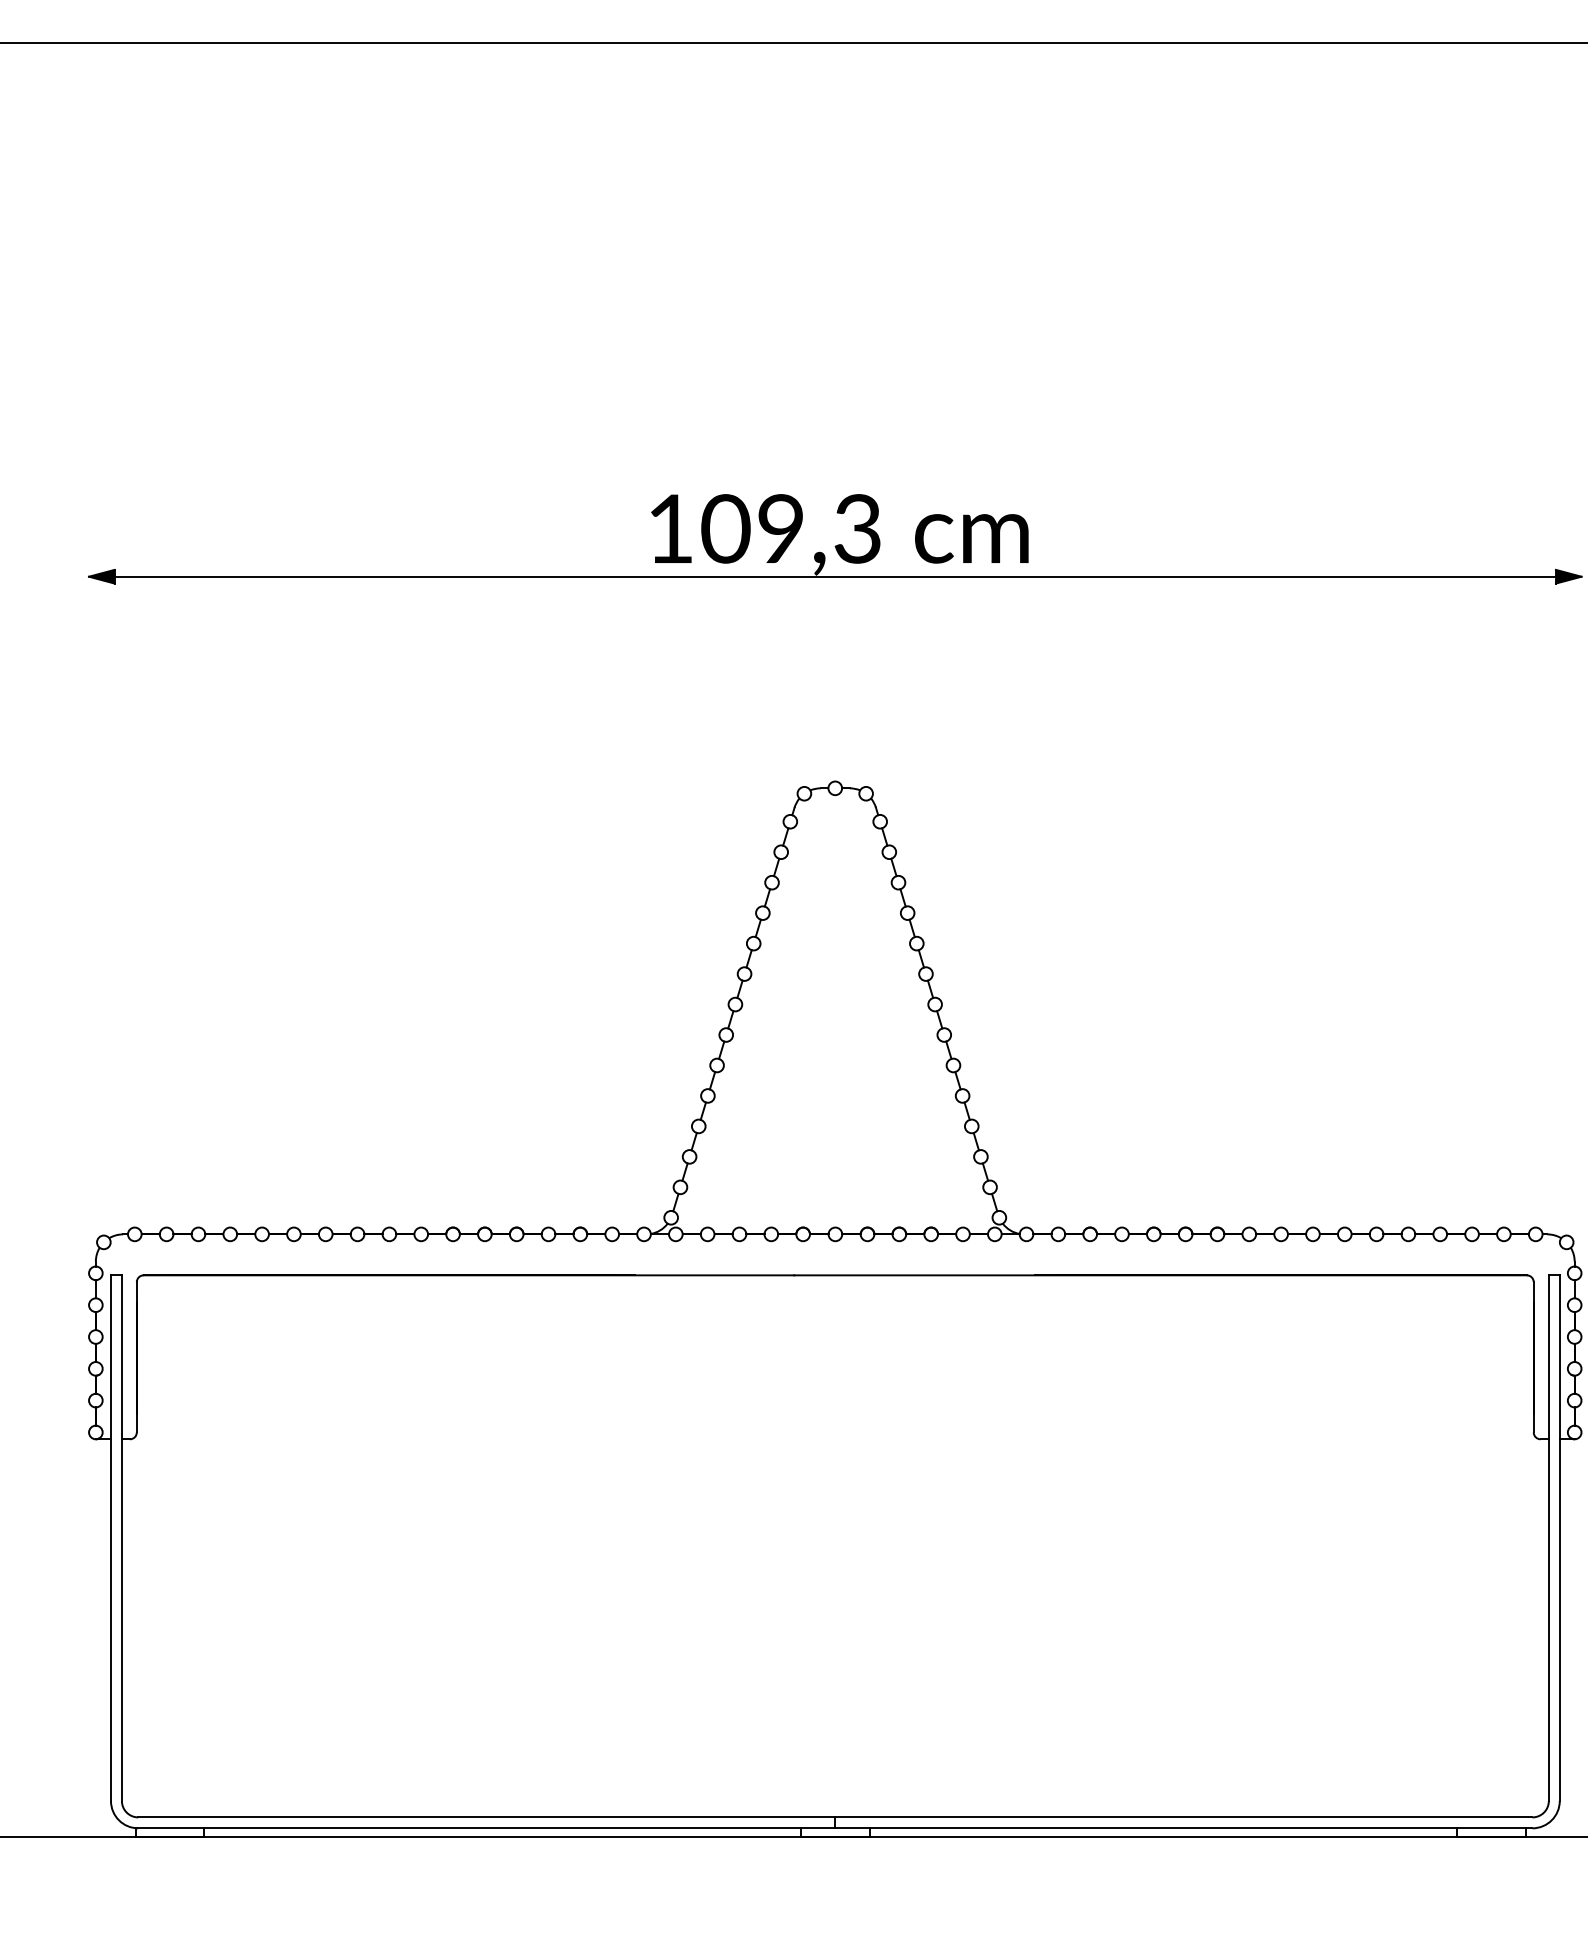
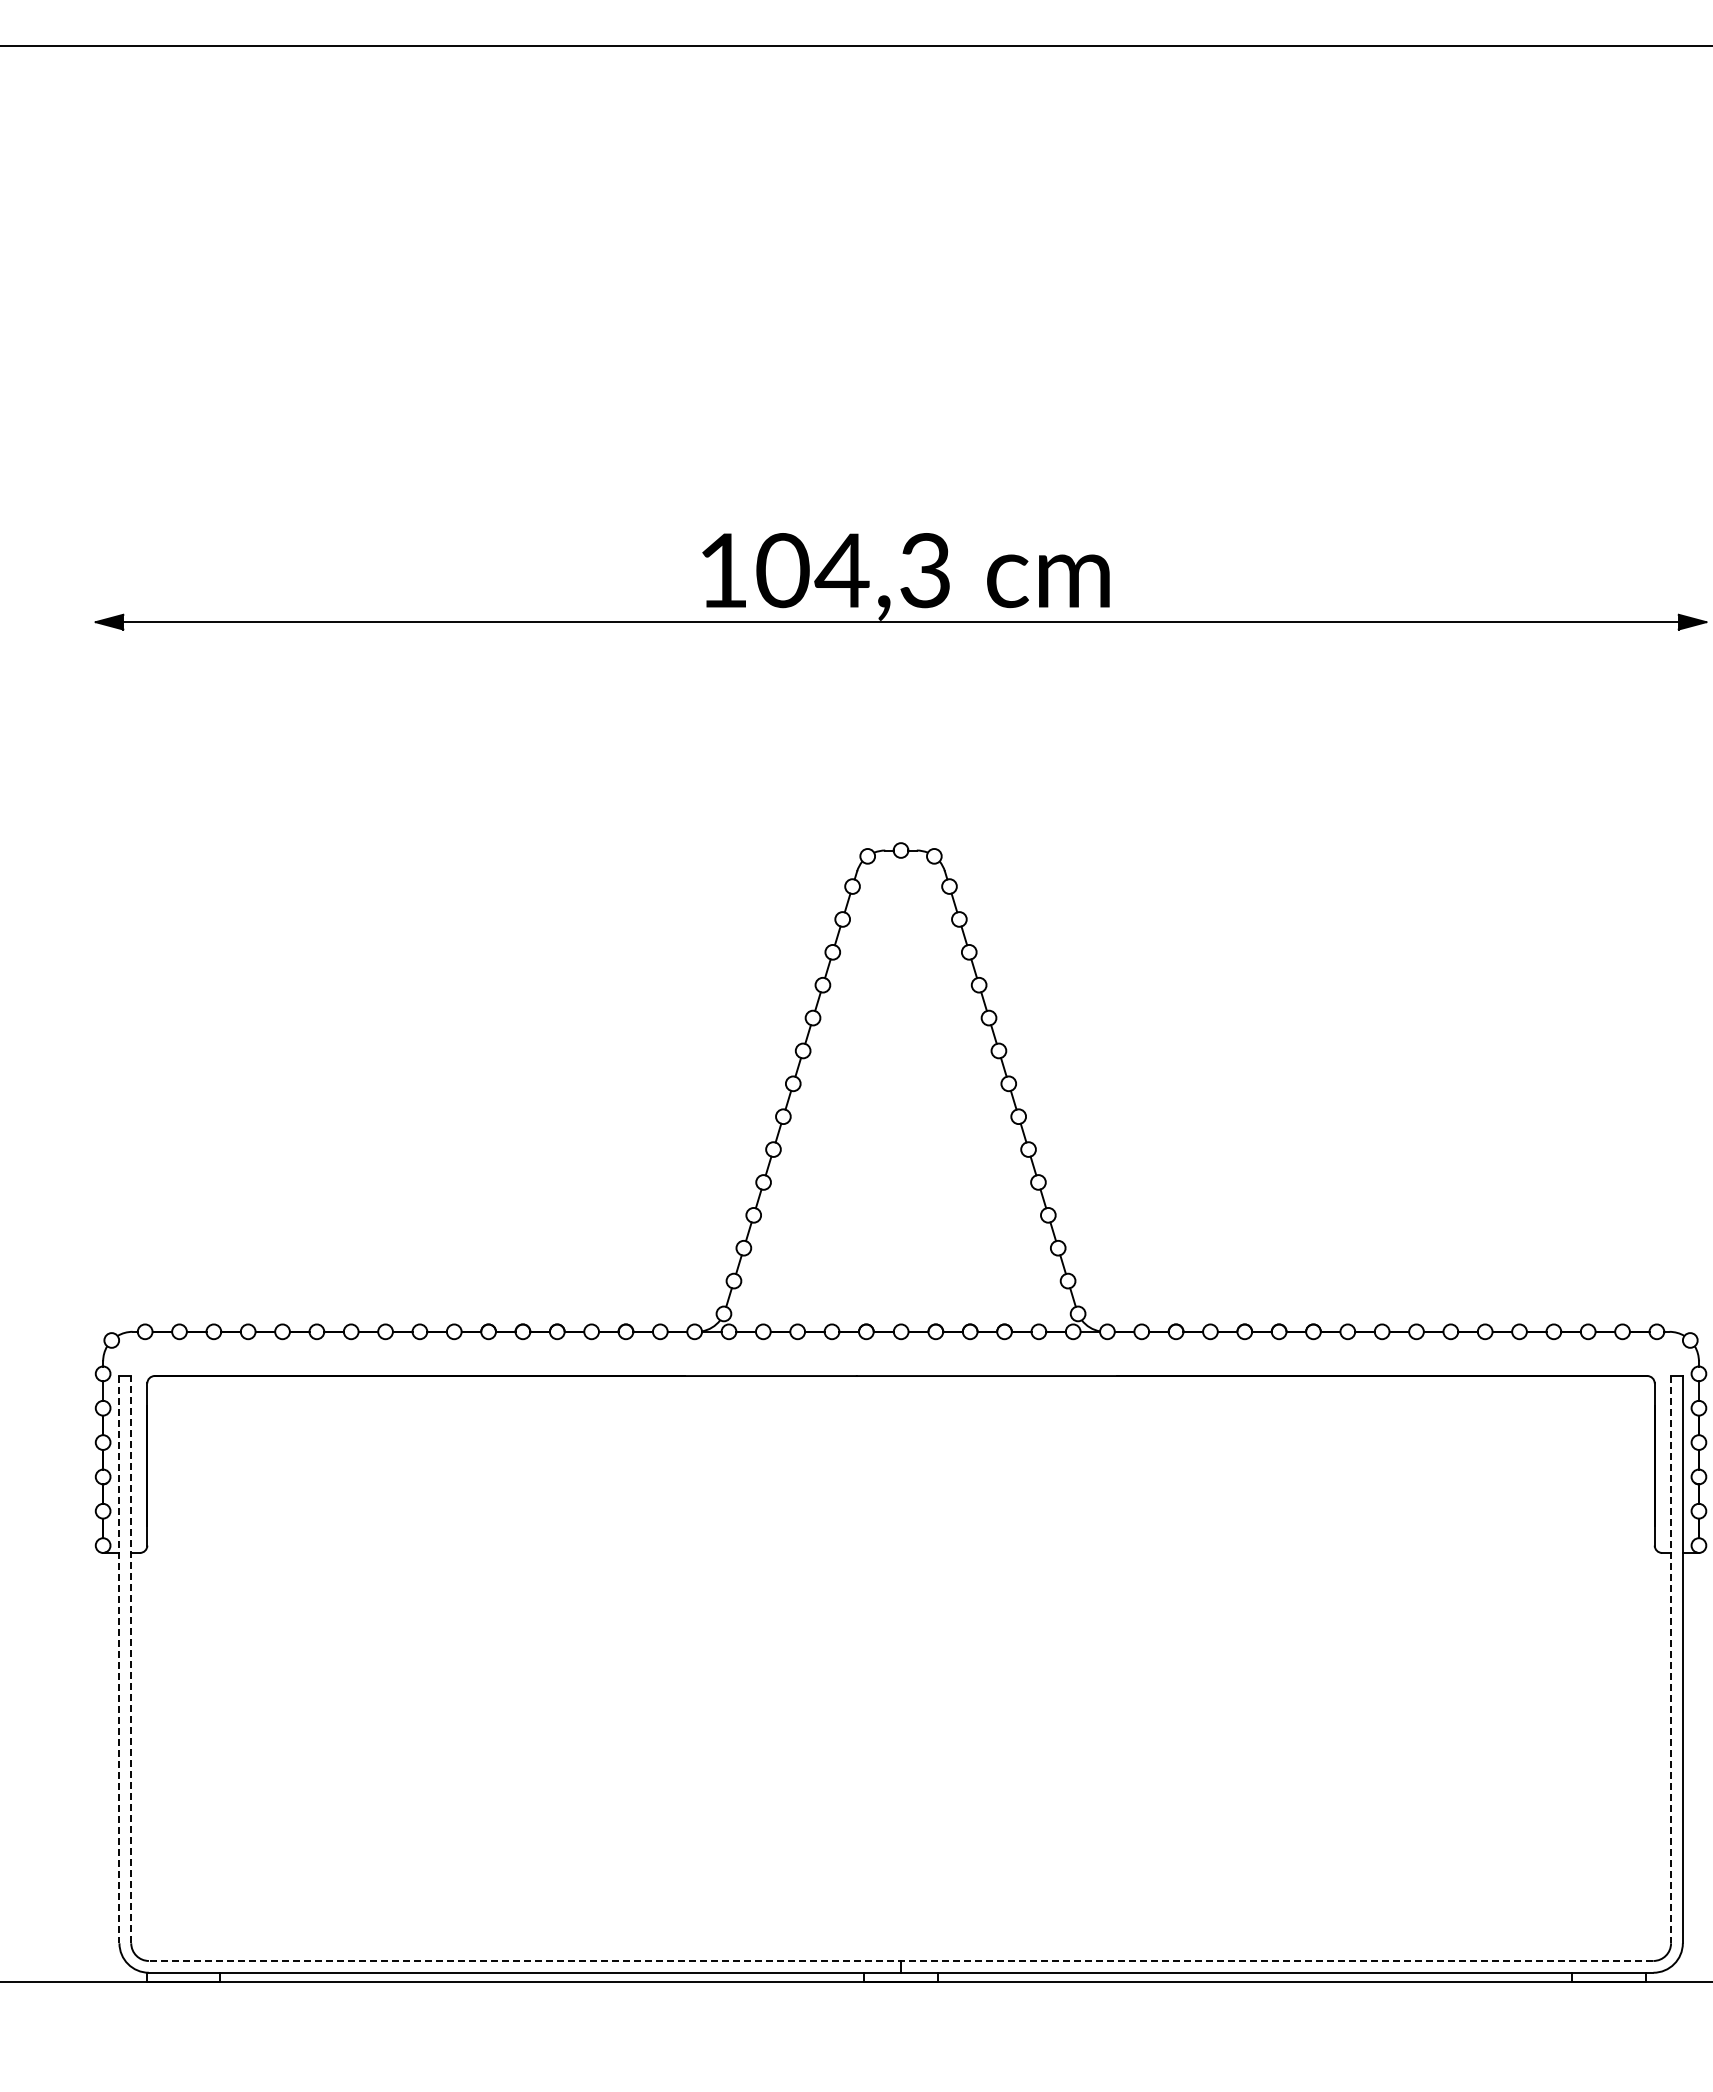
text: (780, 528) -> (841, 570), 109,3 -> 104,3
line: (111, 1538) -> (119, 1659), solid -> dashed
line: (122, 1538) -> (131, 1659), solid -> dashed
line: (1549, 1538) -> (1671, 1659), solid -> dashed
line: (834, 1816) -> (900, 1960), solid -> dashed

